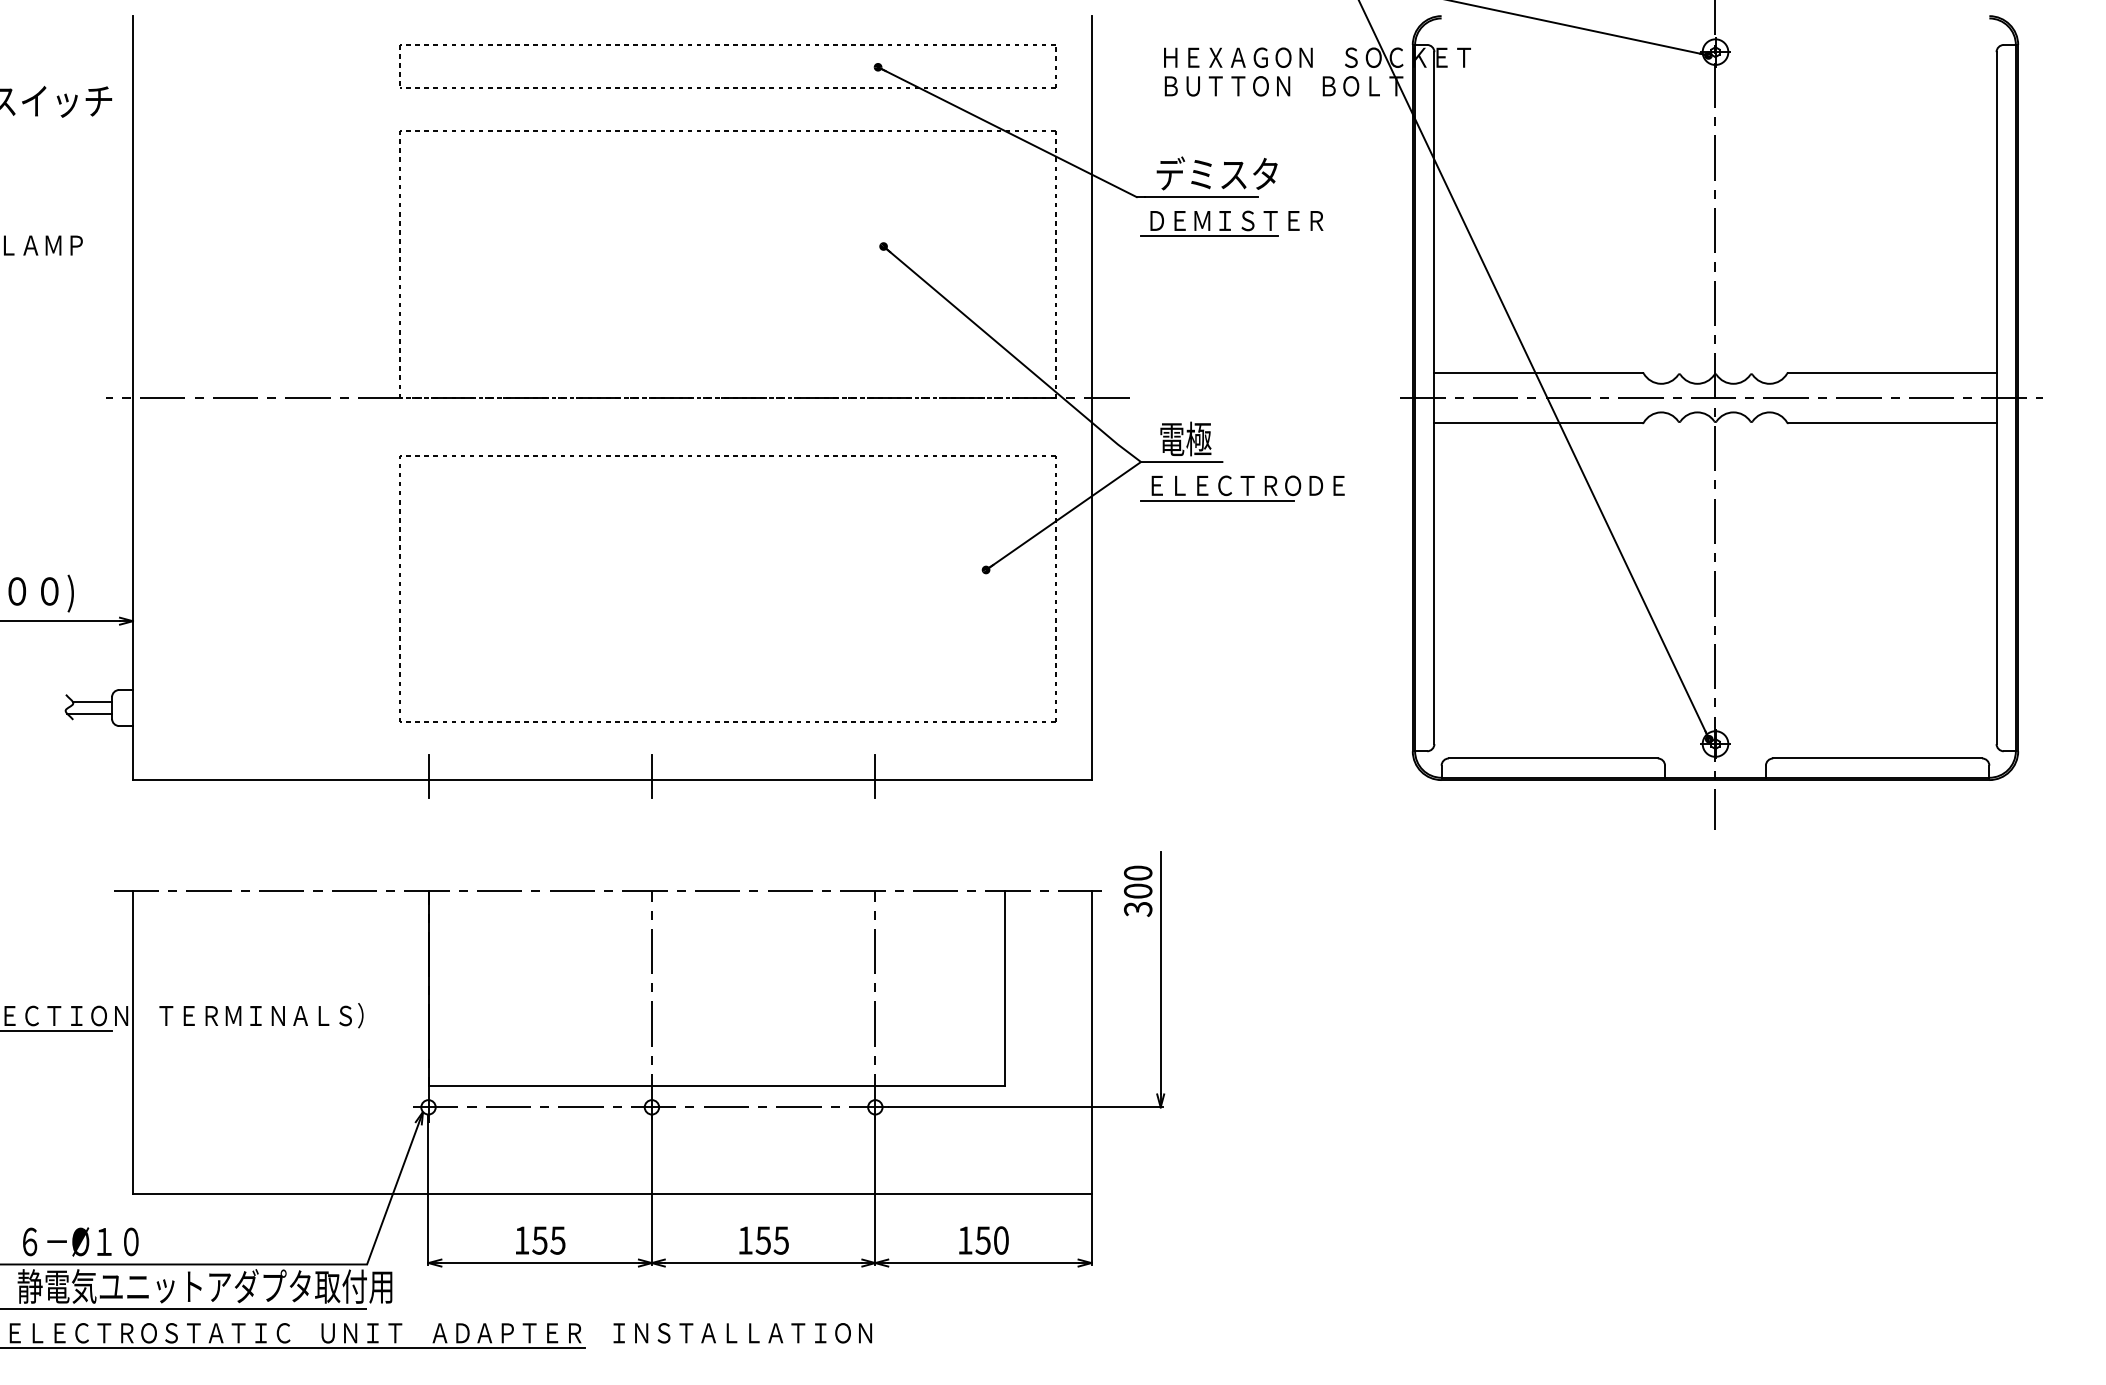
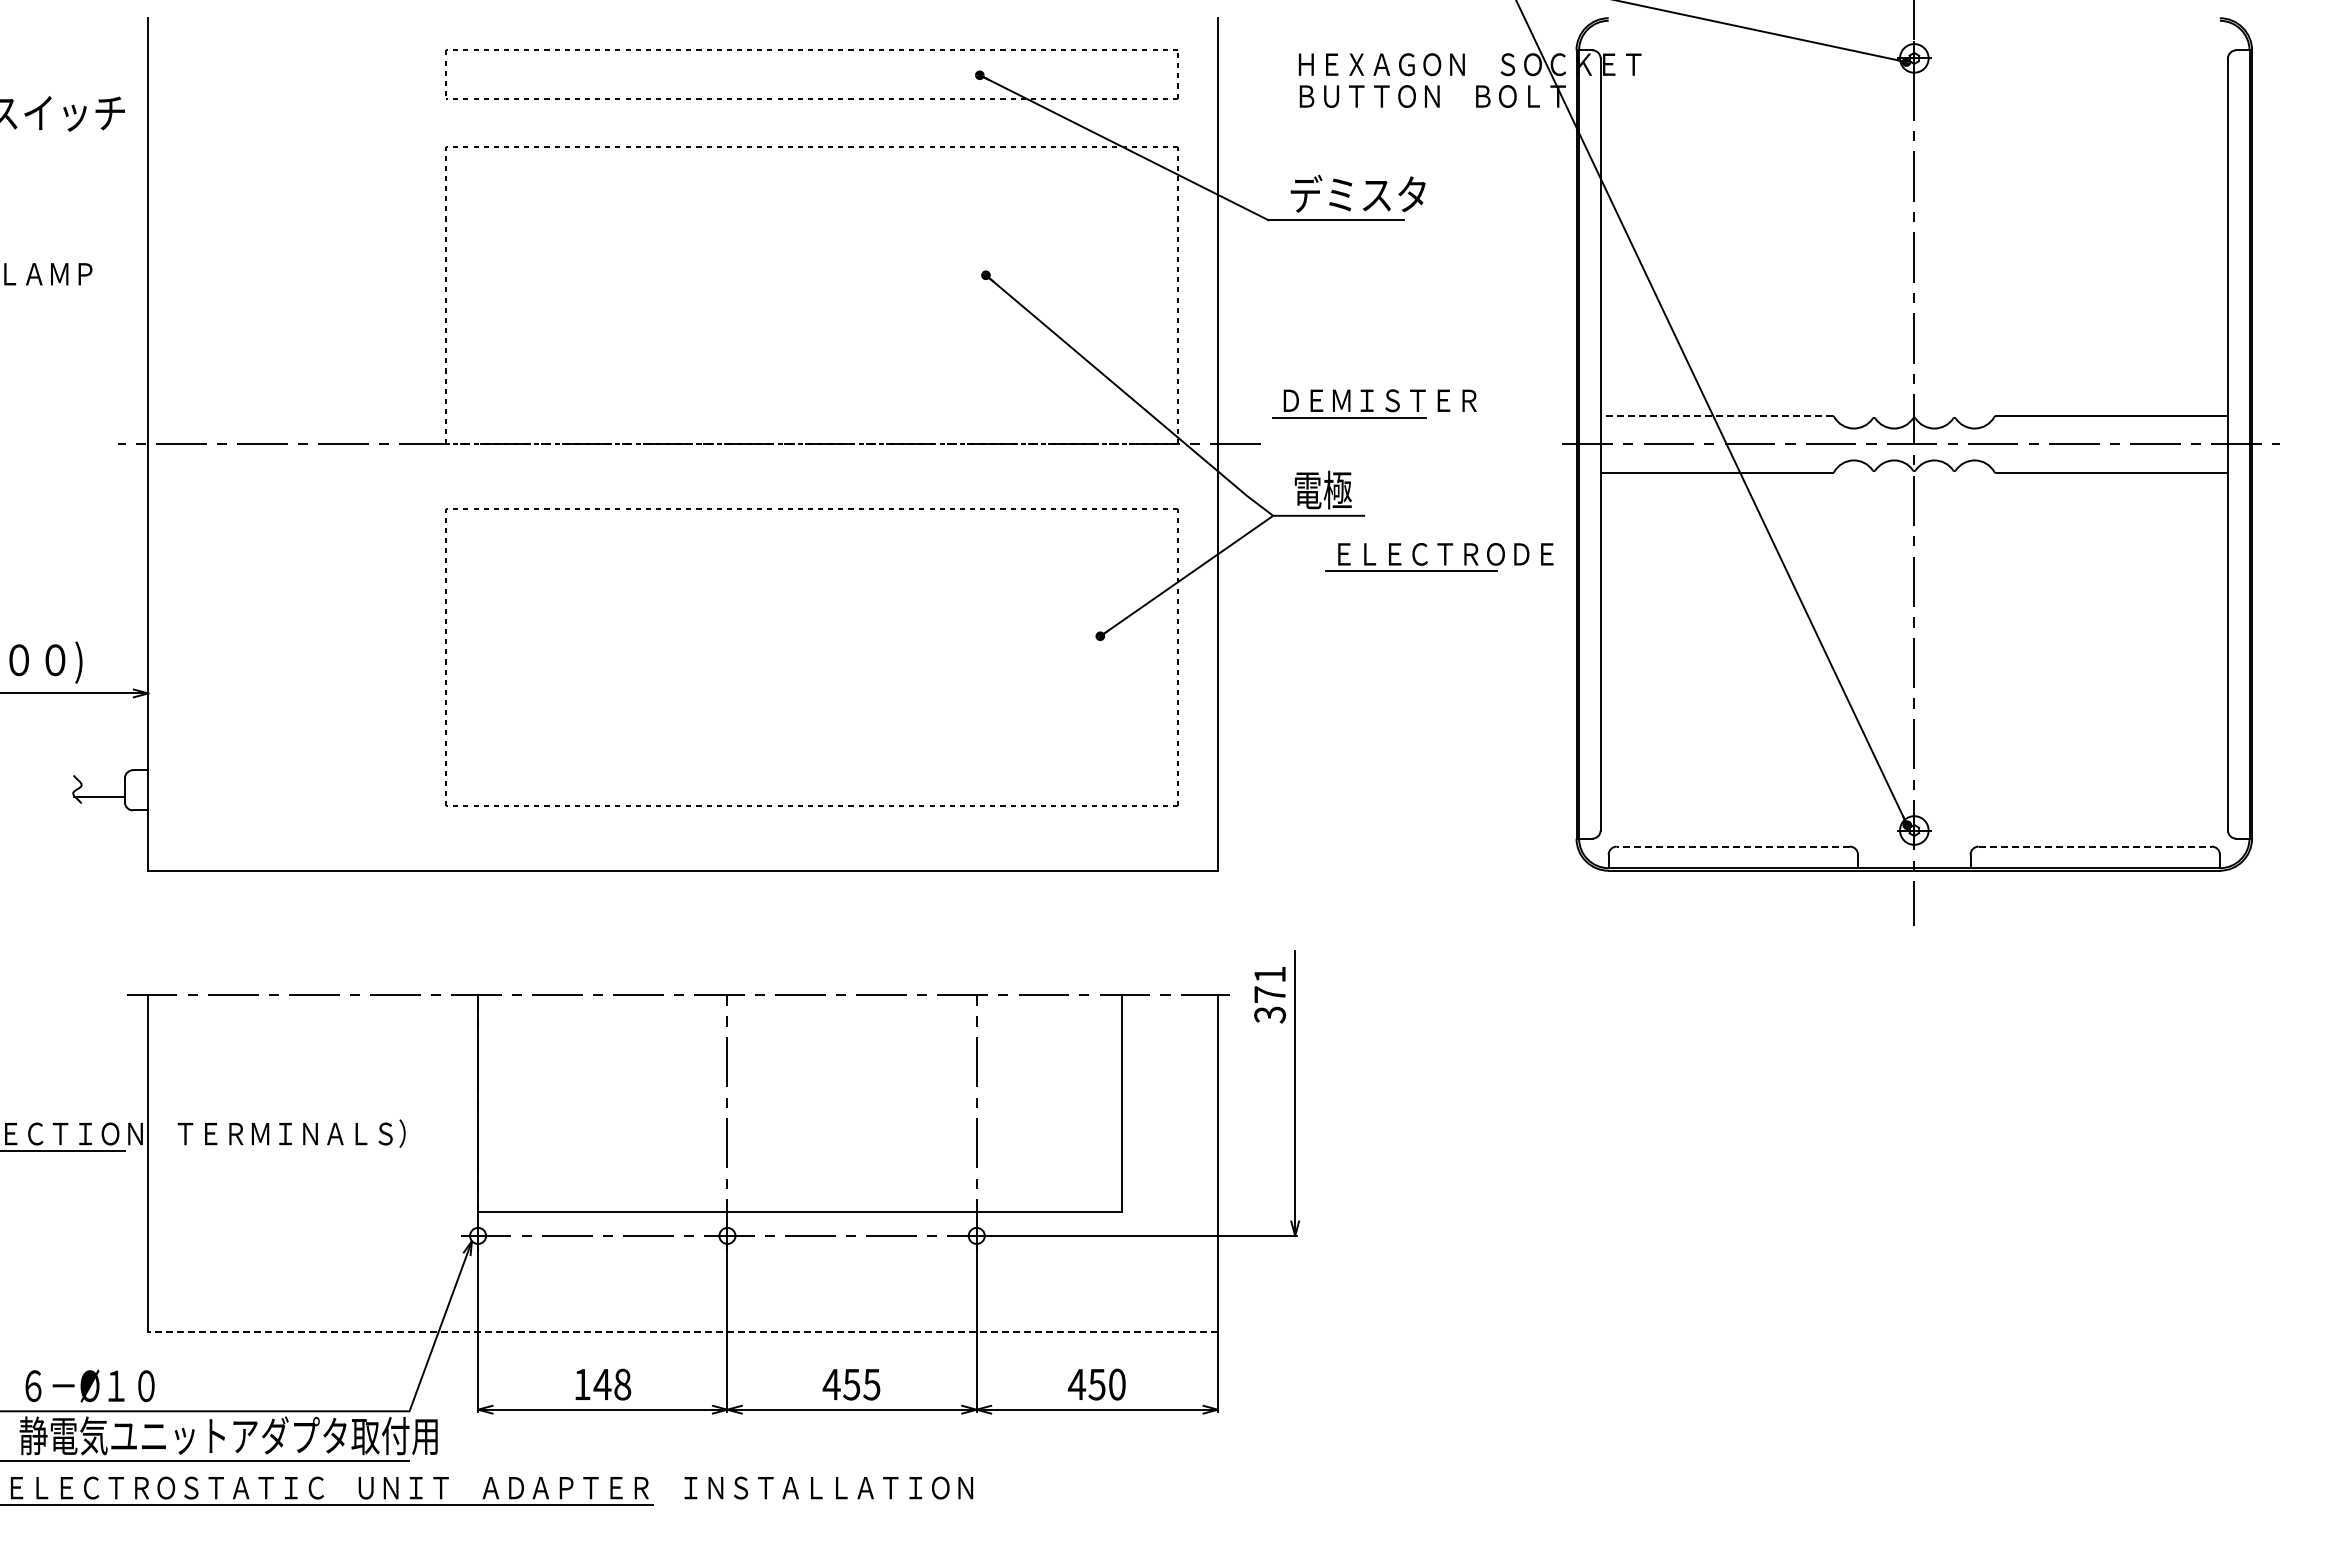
part: (1231, 223) -> (1374, 403), moved
line: (1538, 373) -> (1716, 416), solid -> dashed
part: (1242, 488) -> (1439, 557), moved
line: (91, 701) -> (102, 783), removed
line: (1553, 758) -> (1733, 846), solid -> dashed
line: (1877, 758) -> (2095, 846), solid -> dashed
line: (428, 776) -> (478, 866), removed
line: (651, 776) -> (727, 866), removed
line: (875, 776) -> (976, 866), removed
text: (1137, 882) -> (1269, 984), 300 -> 371
line: (612, 1193) -> (683, 1332), solid -> dashed
text: (548, 1240) -> (612, 1384), 155 -> 148
text: (745, 1240) -> (831, 1384), 155 -> 455
text: (964, 1240) -> (1076, 1384), 150 -> 450

